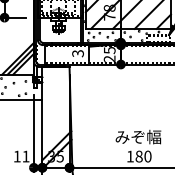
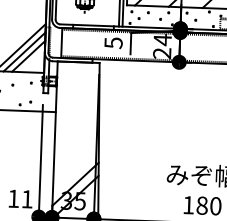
text: (109, 50) -> (162, 39), 25 -> 24
text: (77, 53) -> (112, 42), 3 -> 5

